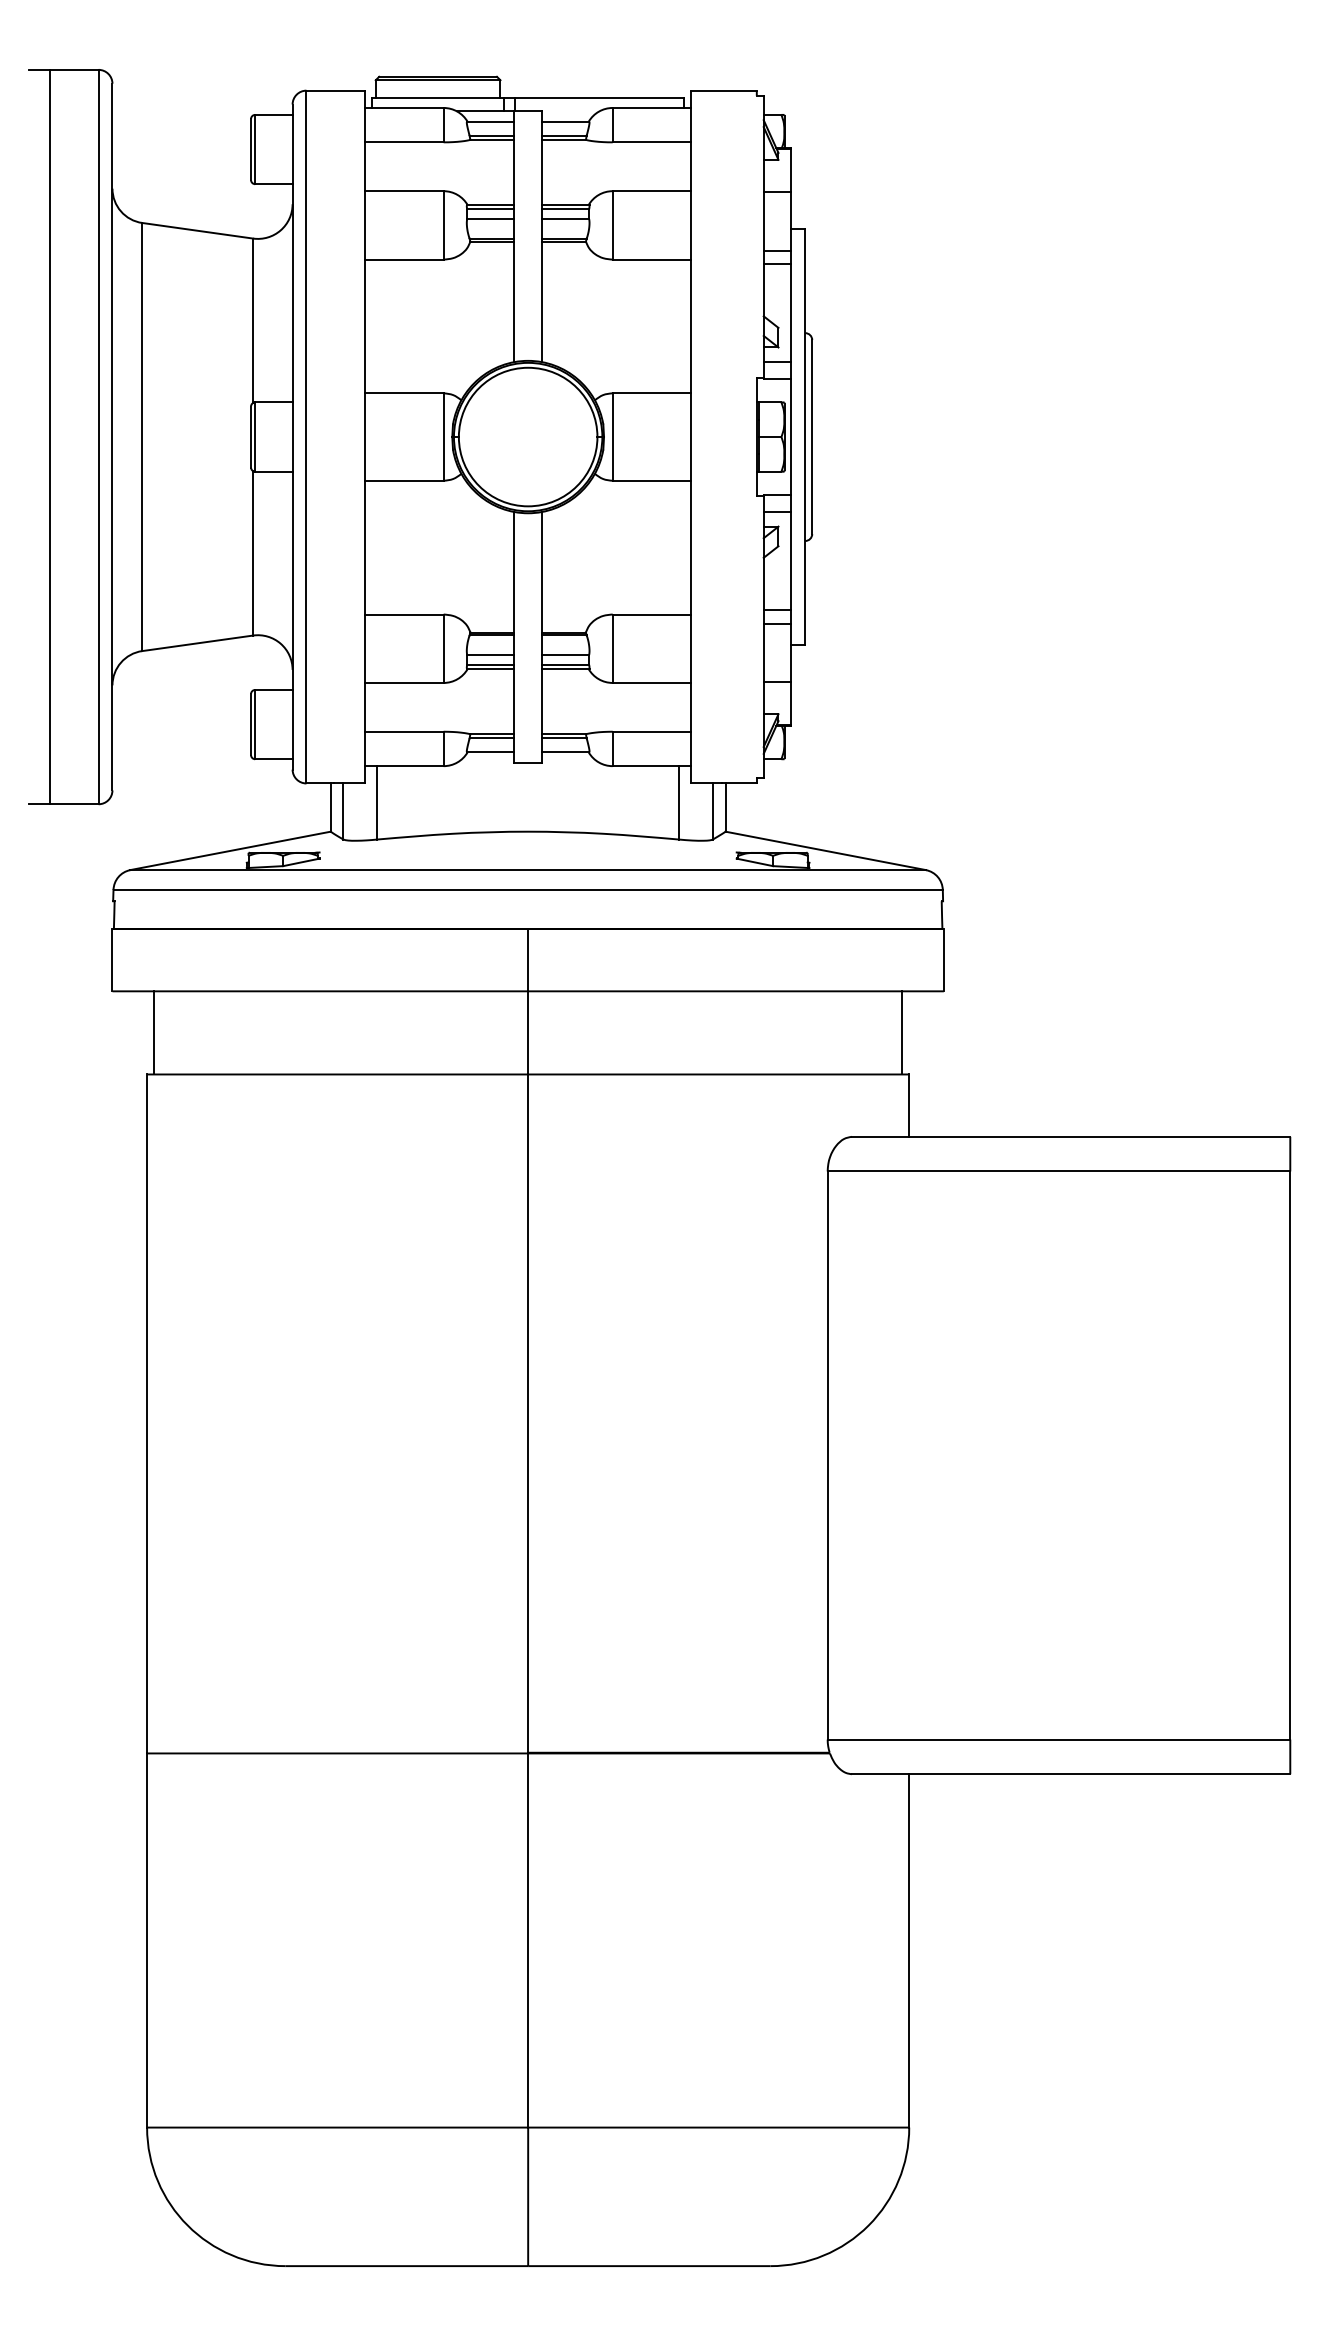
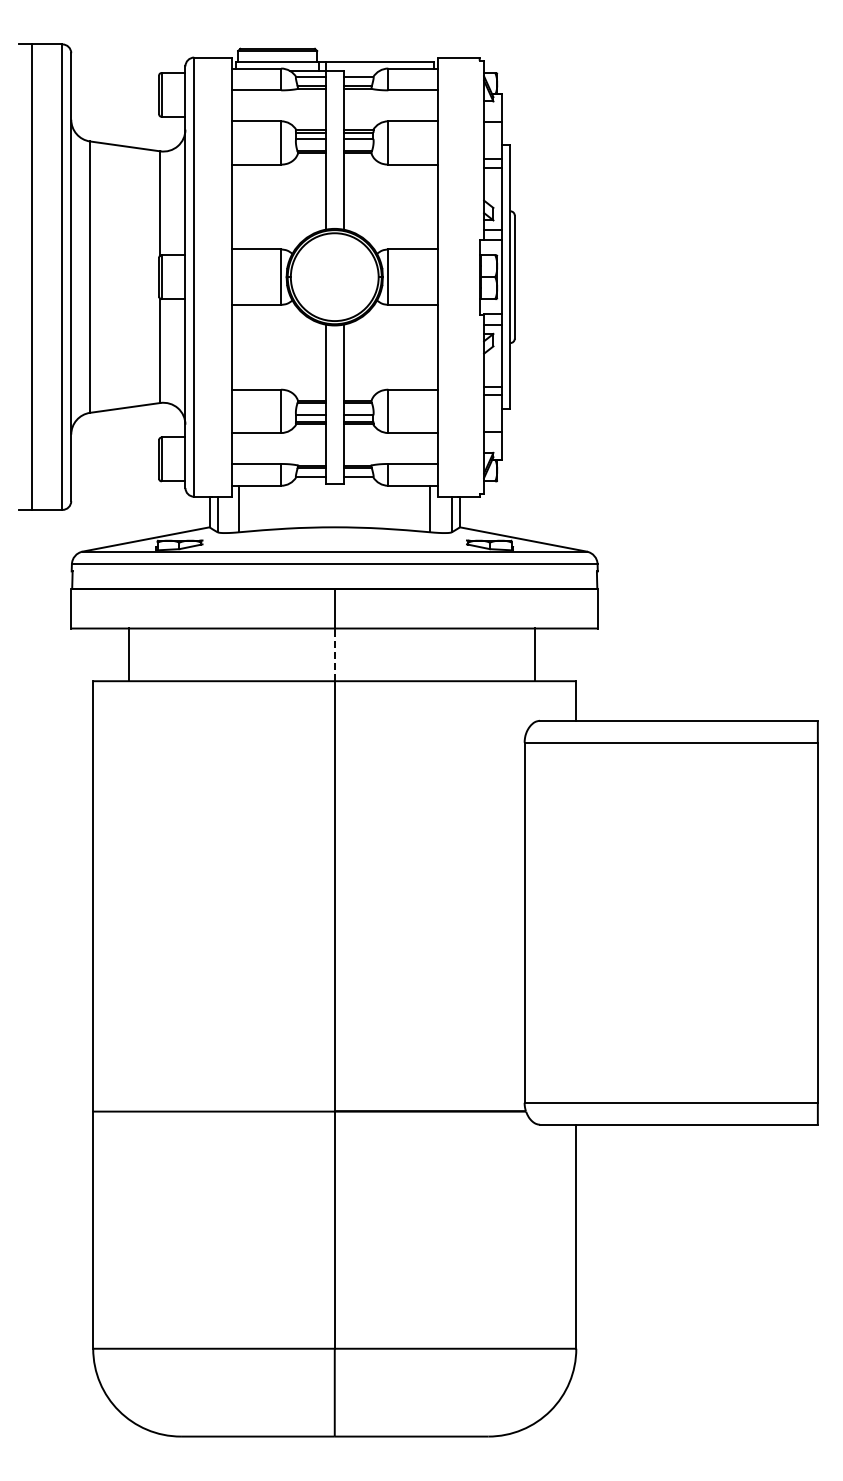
line: (153, 1032) -> (128, 654), moved
line: (527, 1032) -> (334, 654), solid -> dashed
line: (901, 1032) -> (534, 654), moved

